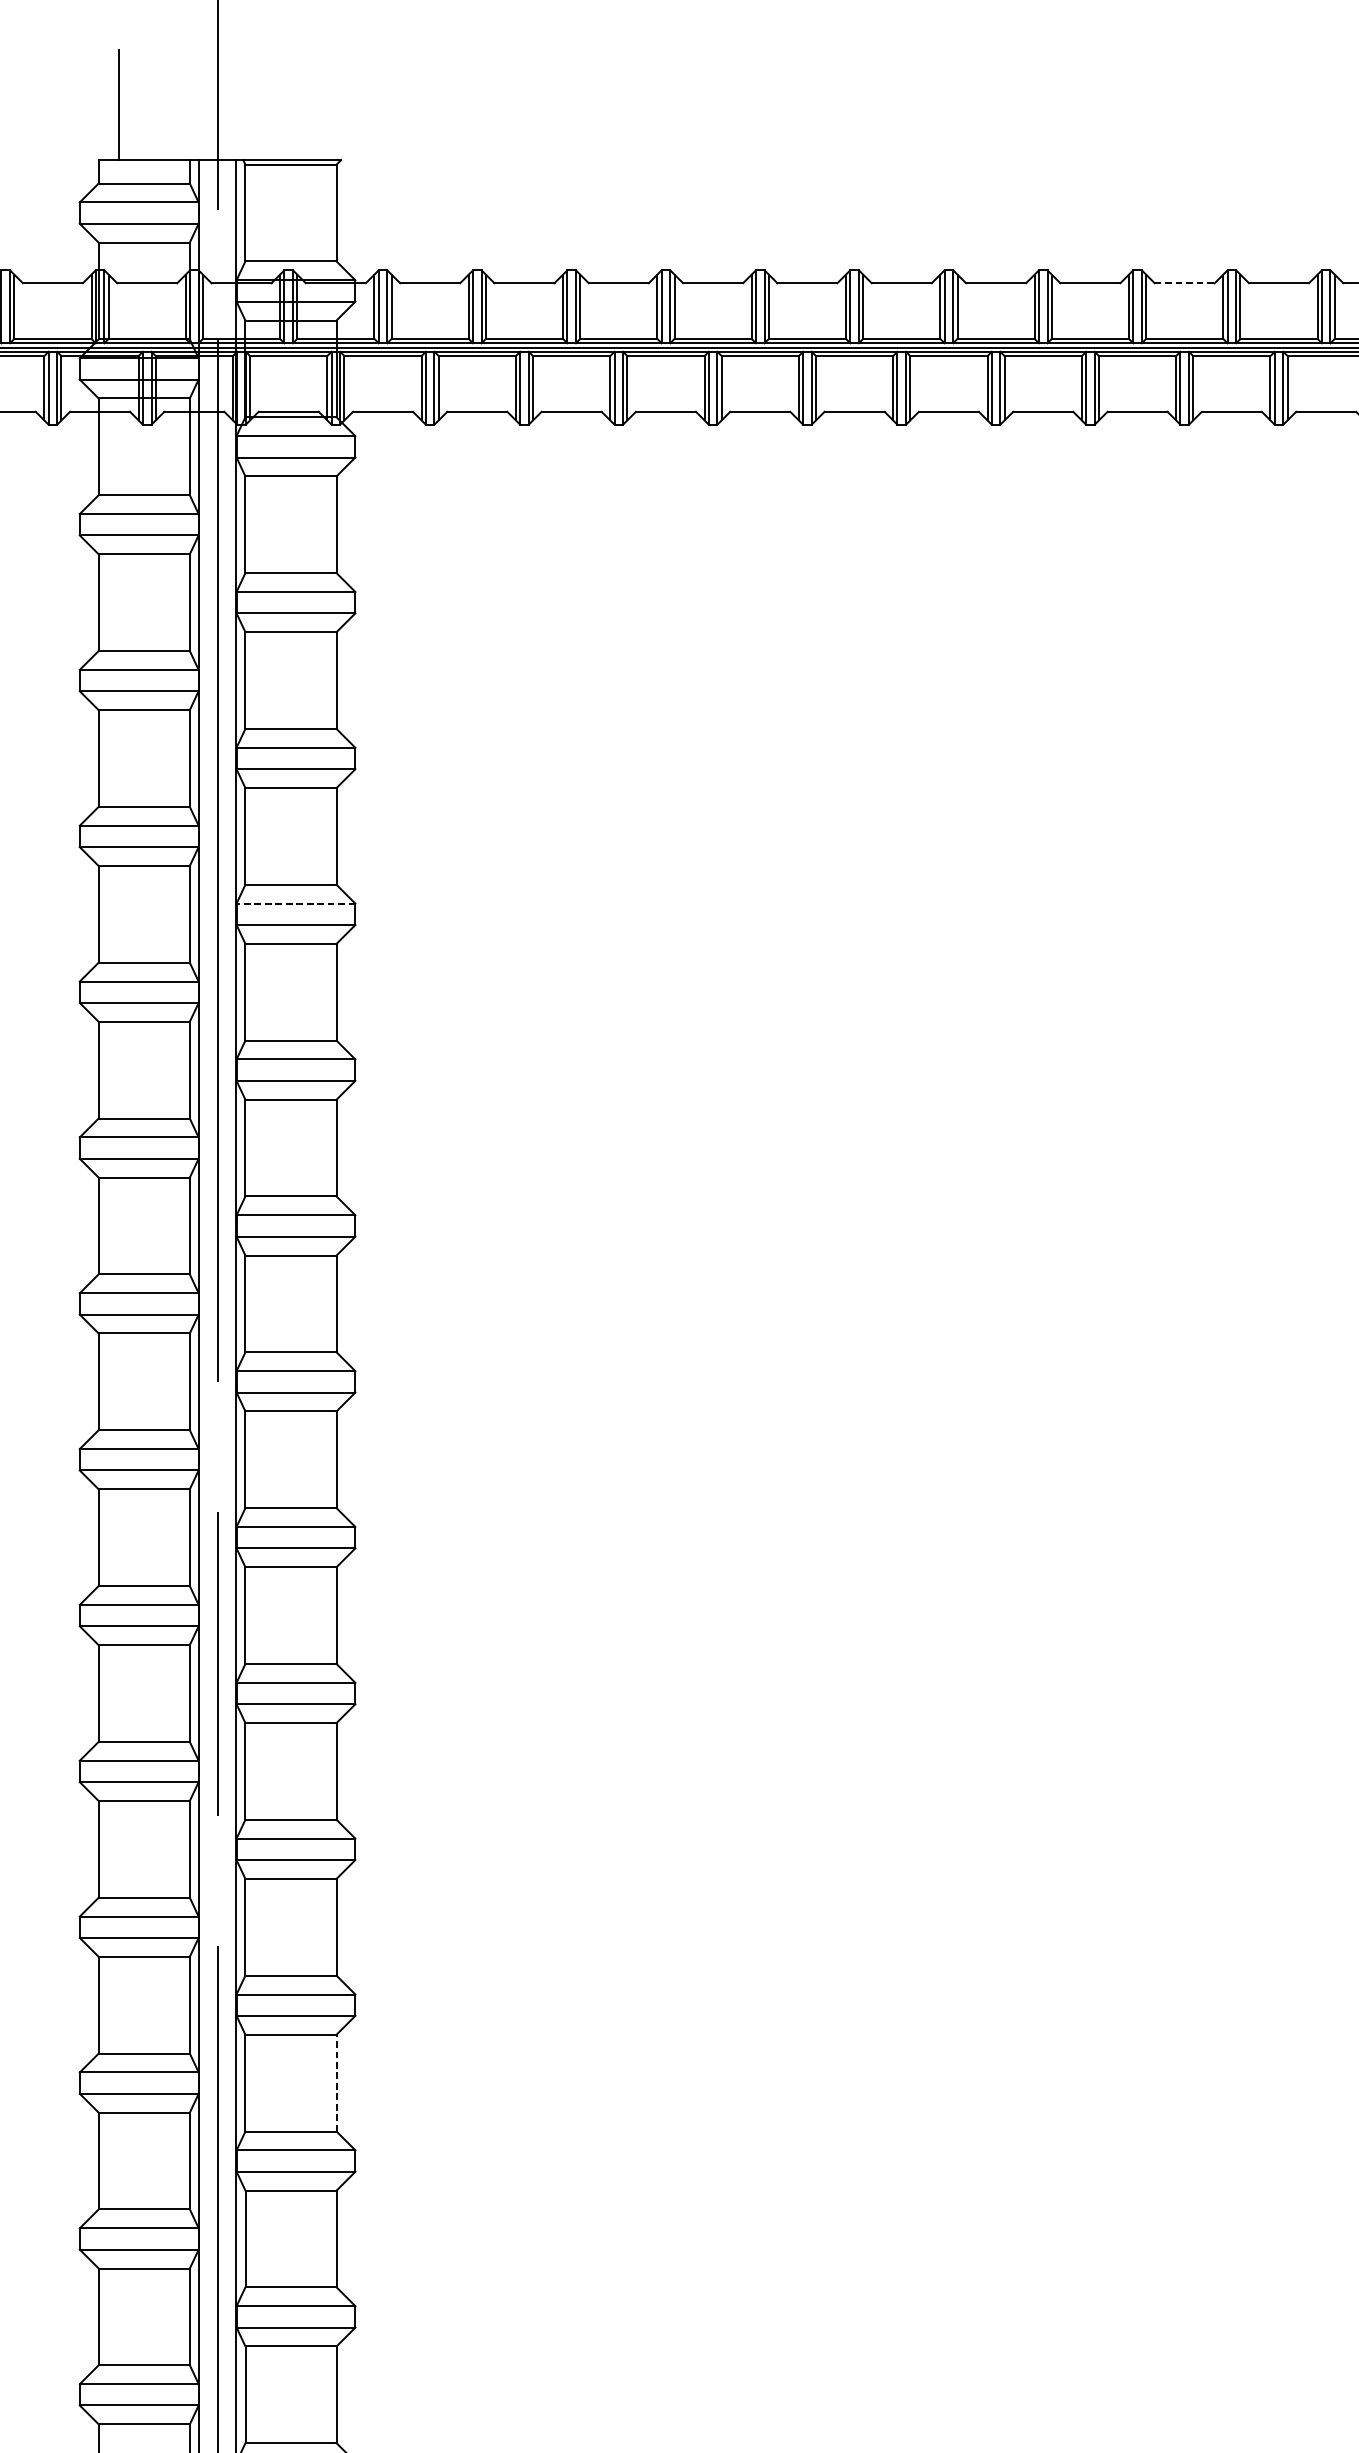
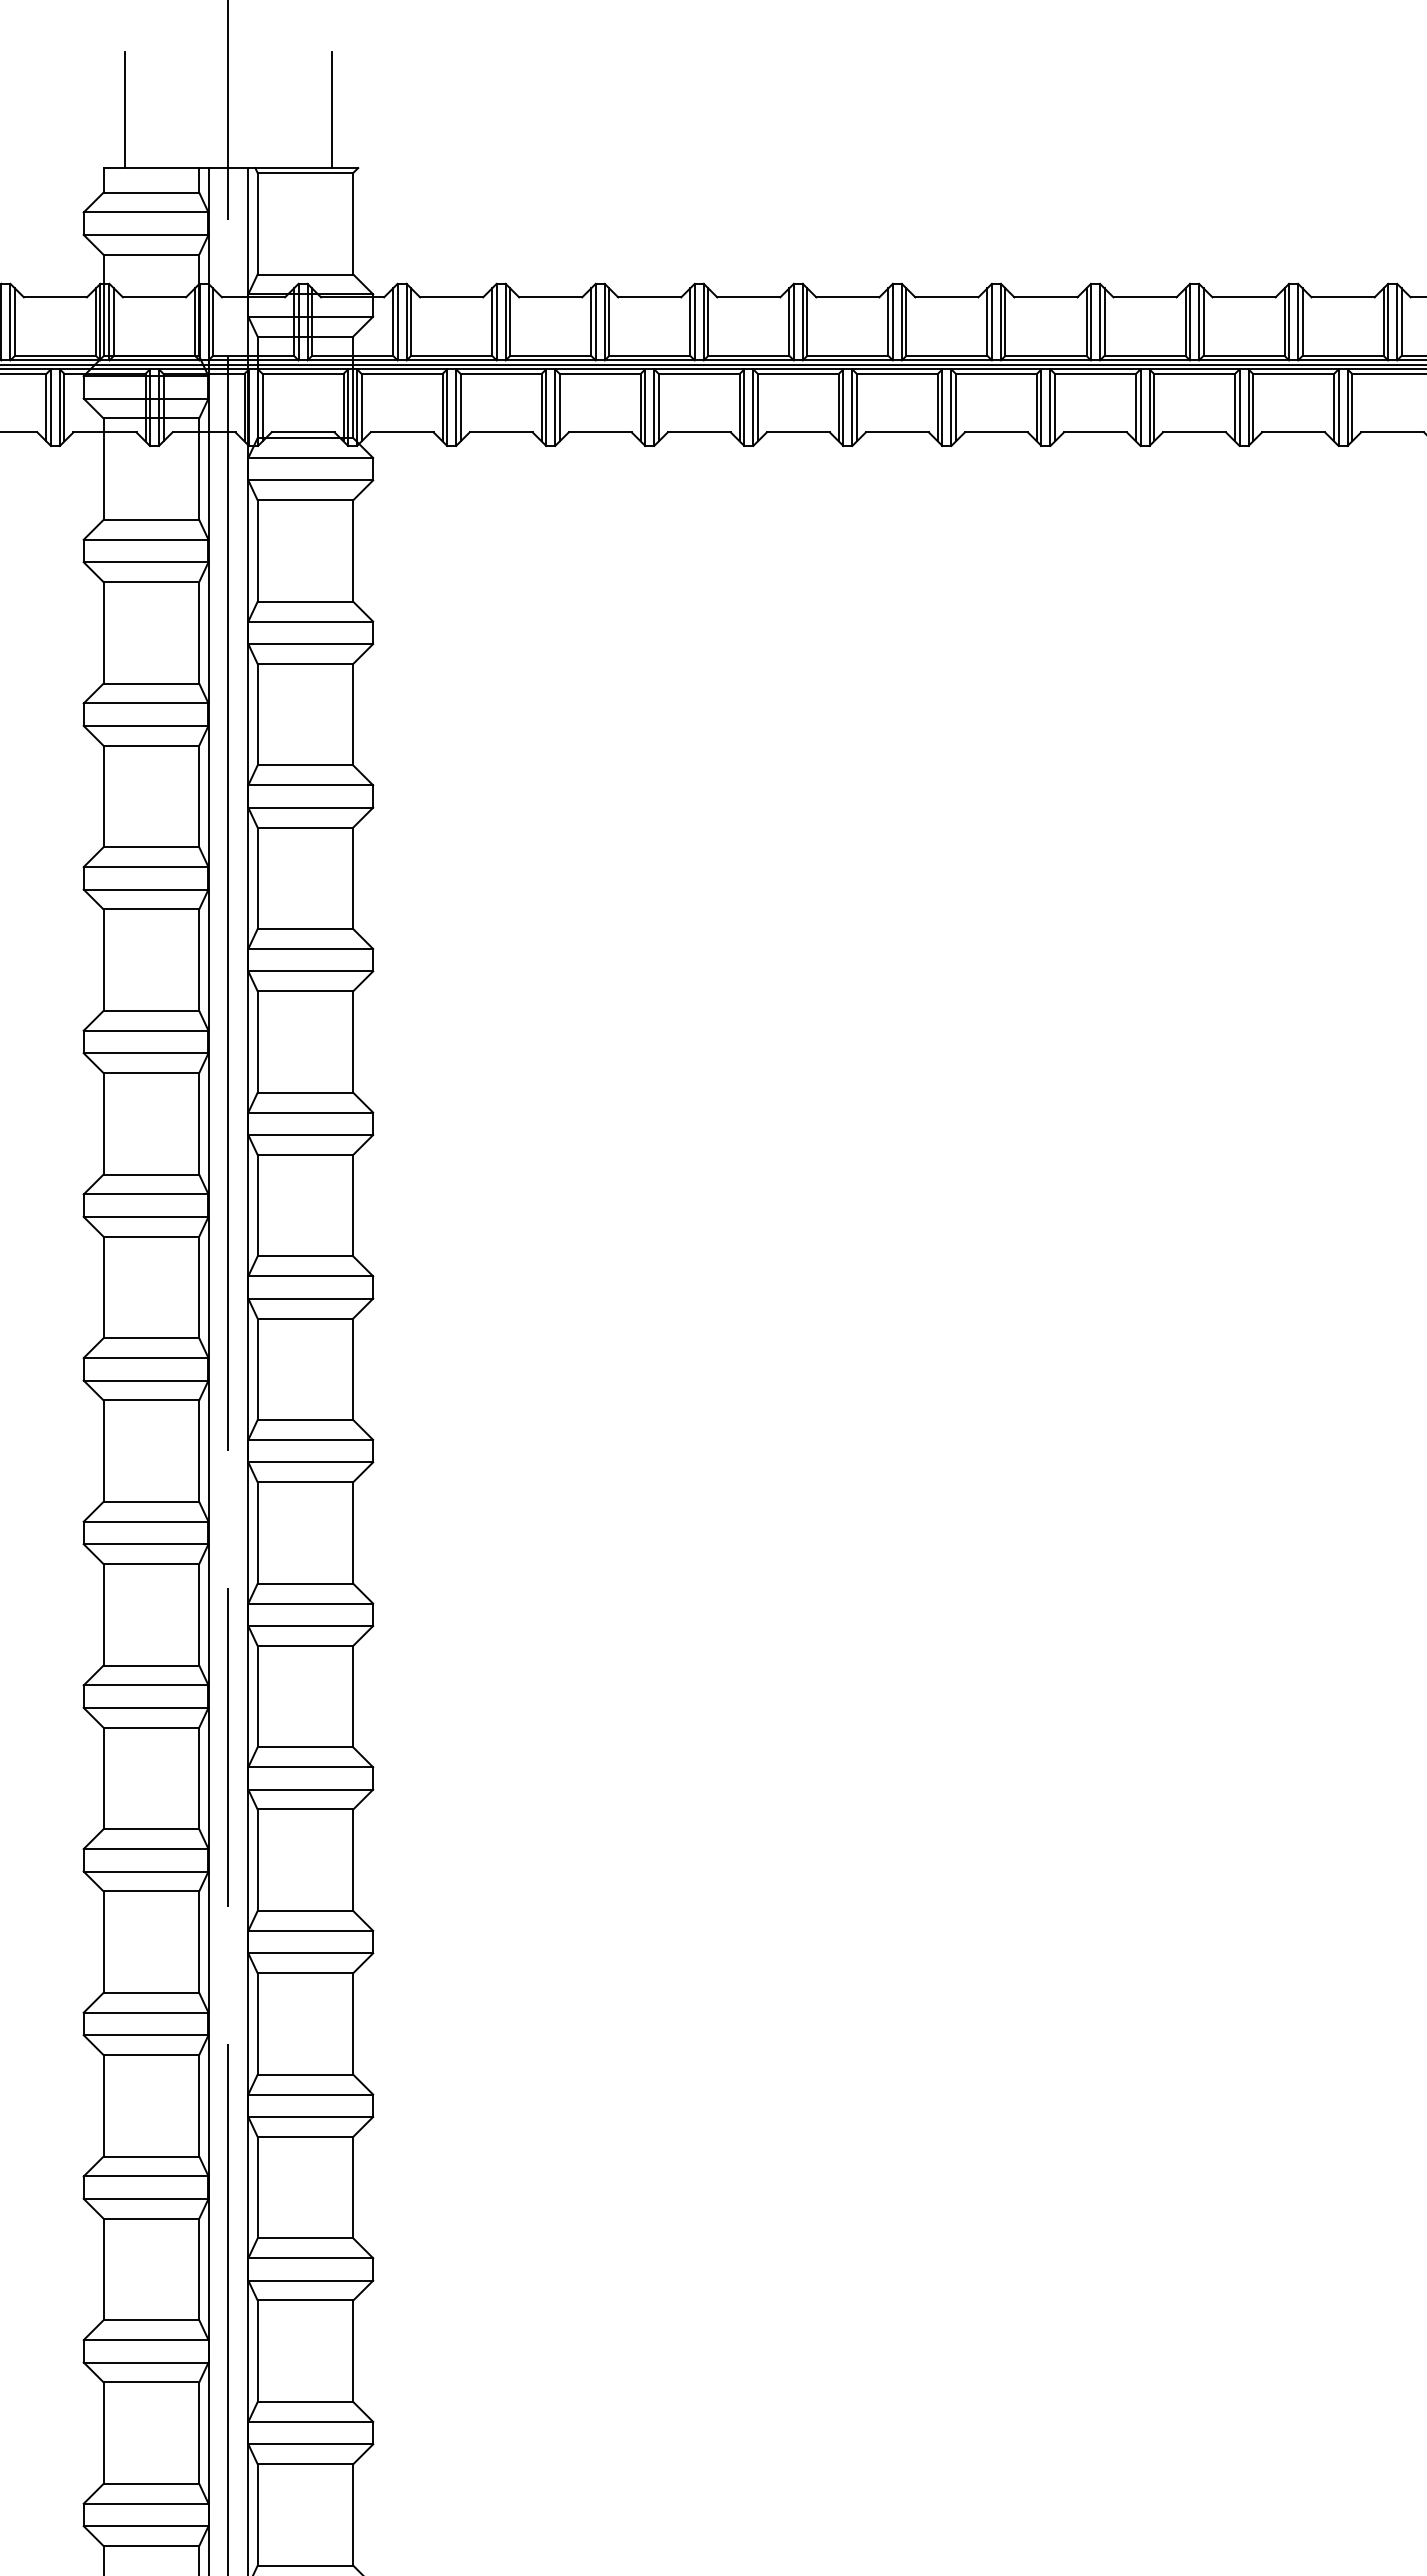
line: (316, 105) -> (332, 110), added
line: (1185, 283) -> (1244, 297), dashed -> solid
line: (295, 903) -> (310, 948), dashed -> solid
line: (336, 2083) -> (353, 2187), dashed -> solid

